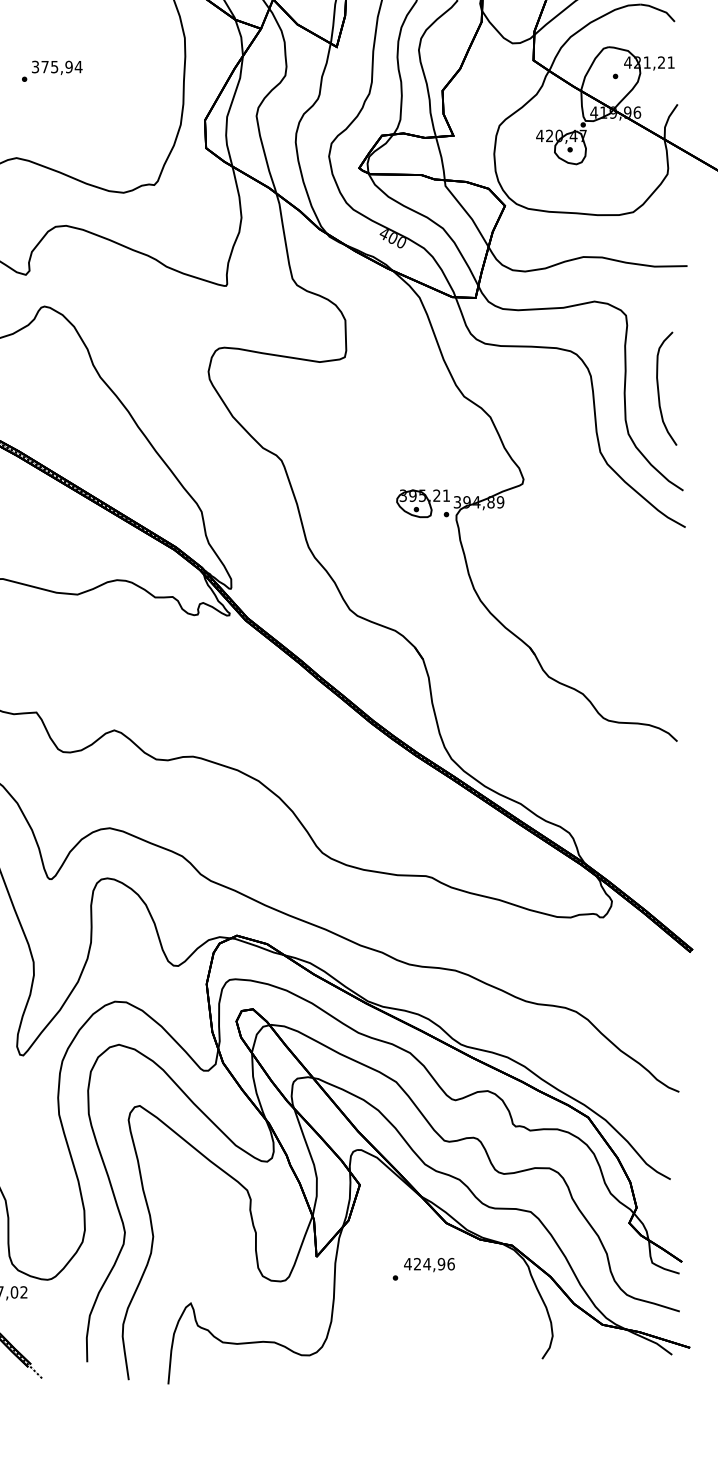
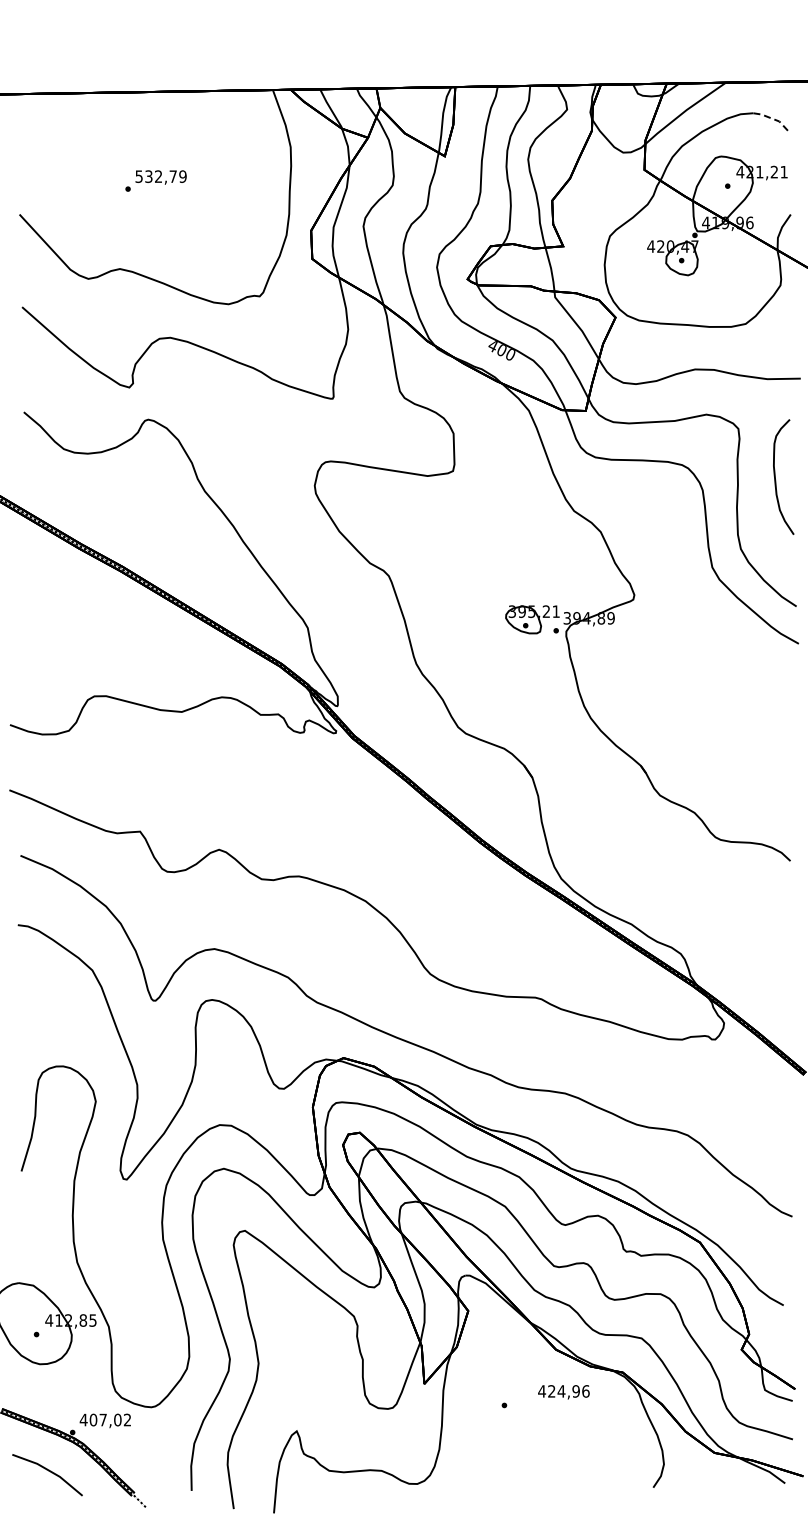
line: (659, 9) -> (772, 118), solid -> dashed
text: (56, 66) -> (160, 176), 375,94 -> 532,79
curve: (658, 388) -> (775, 476), moved
text: (429, 1265) -> (563, 1392), moved

